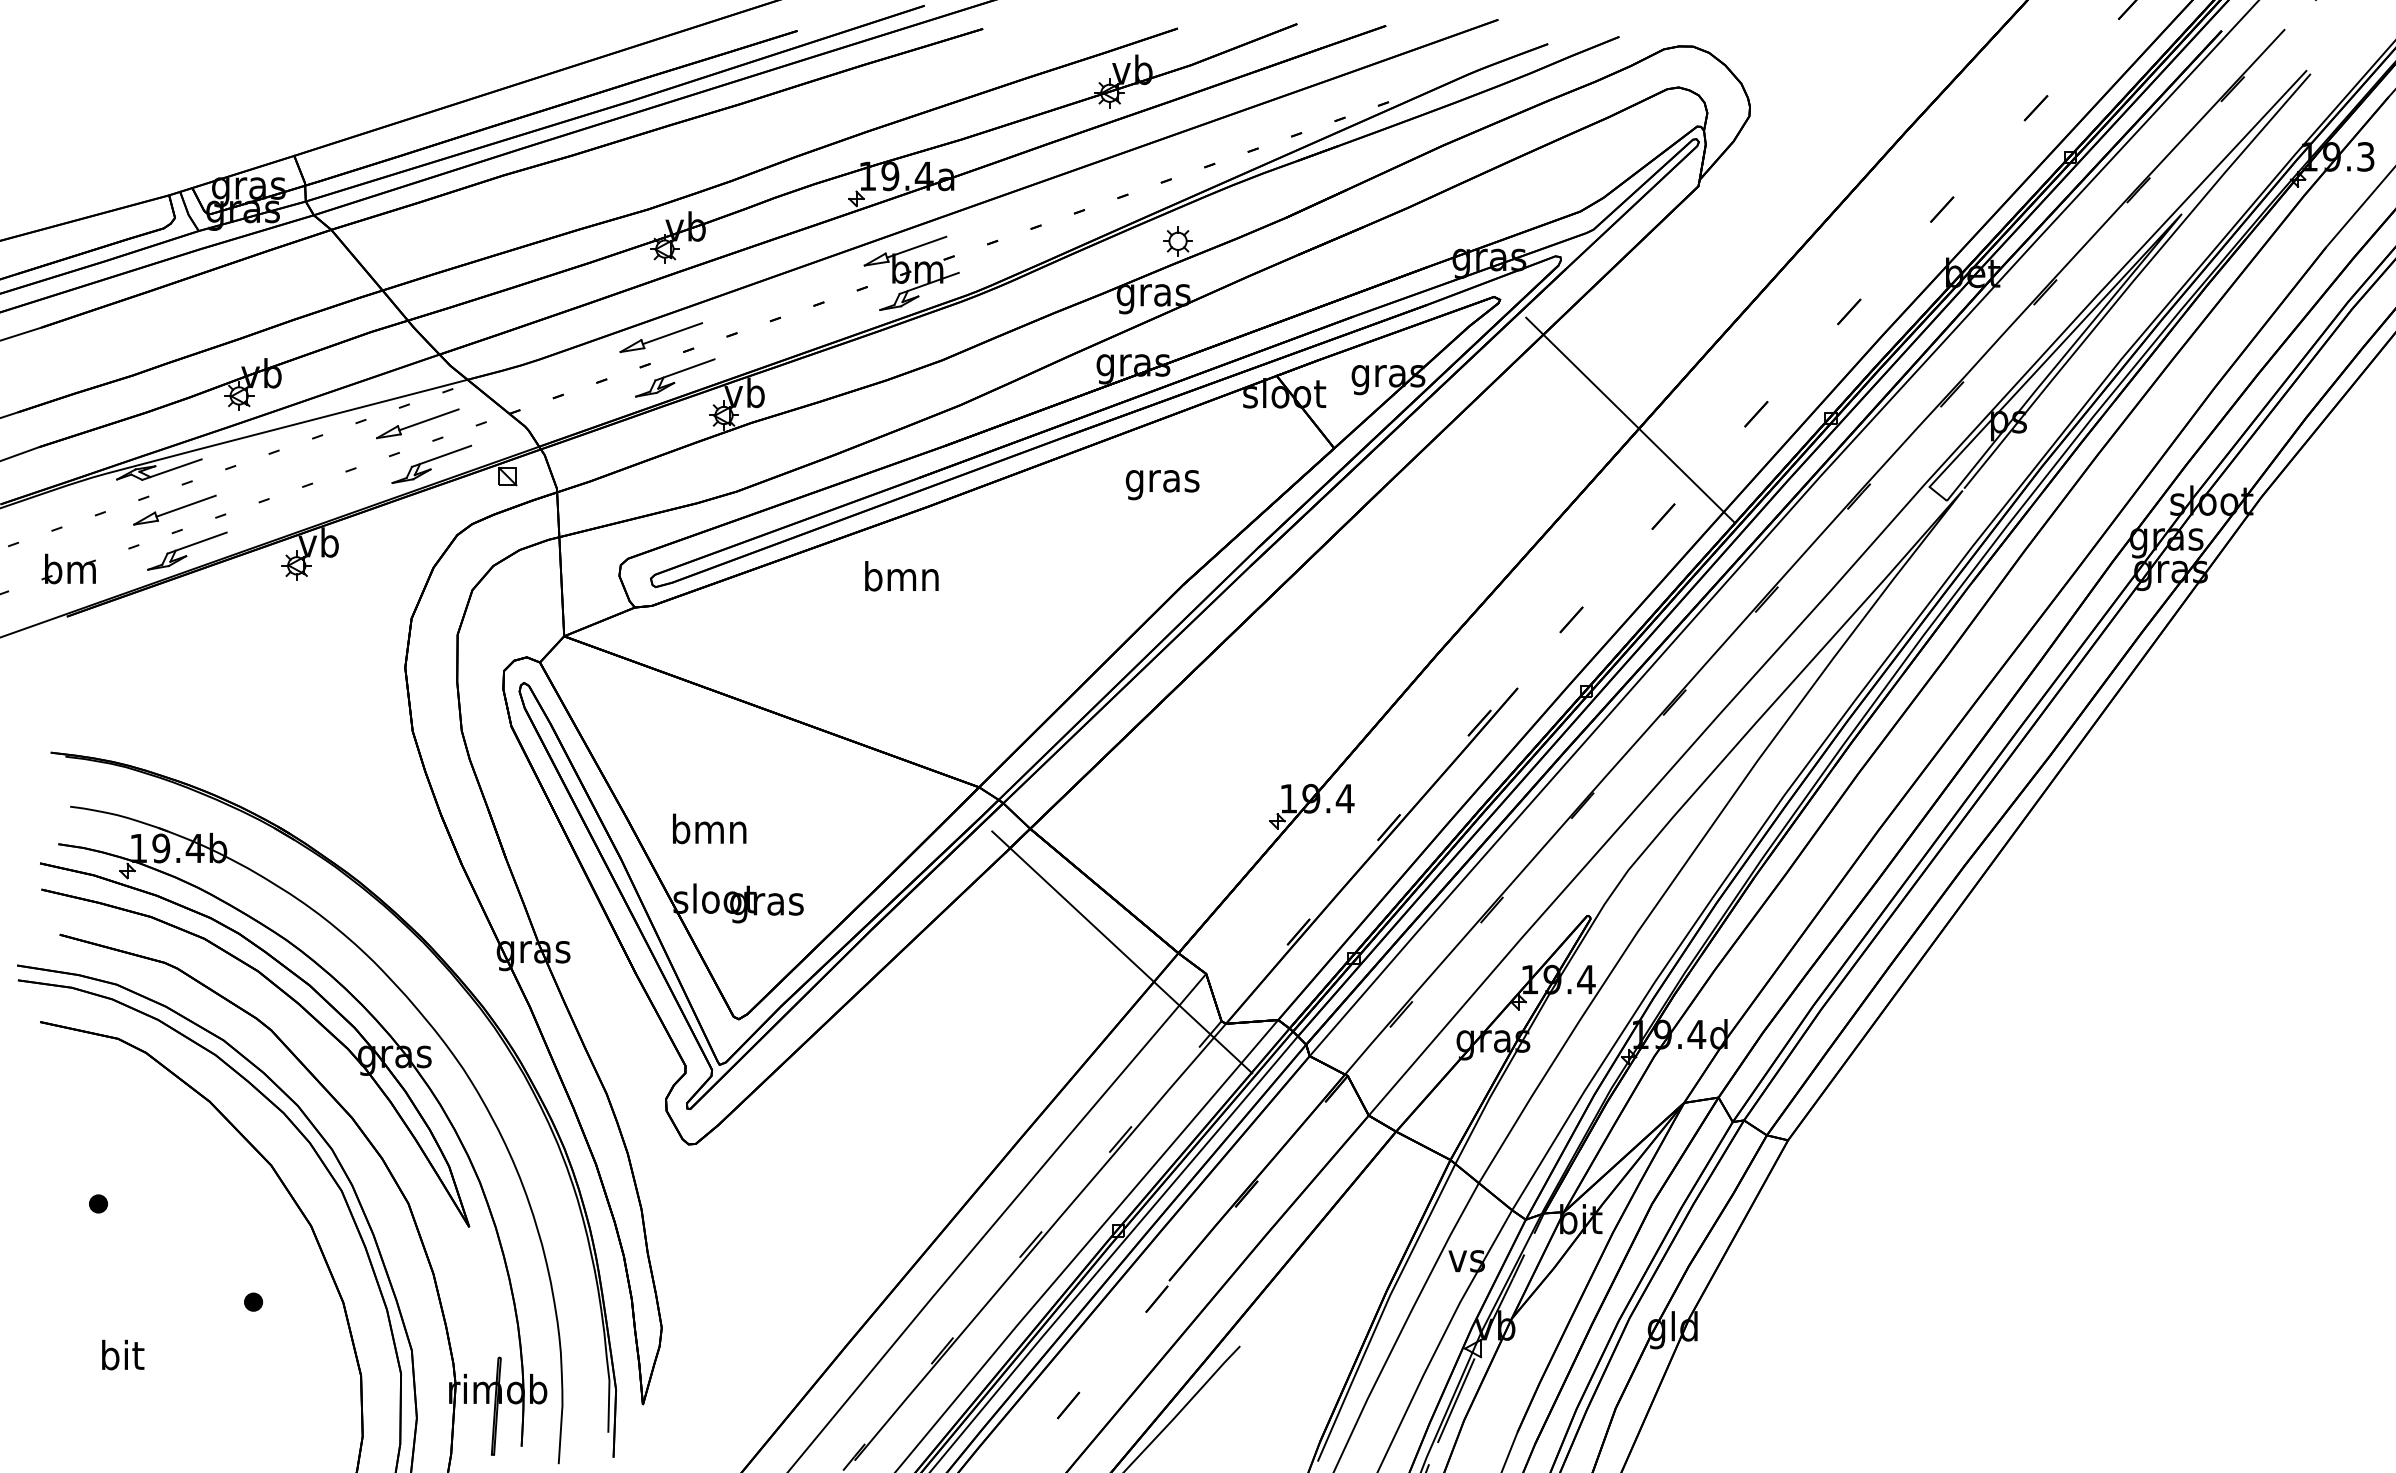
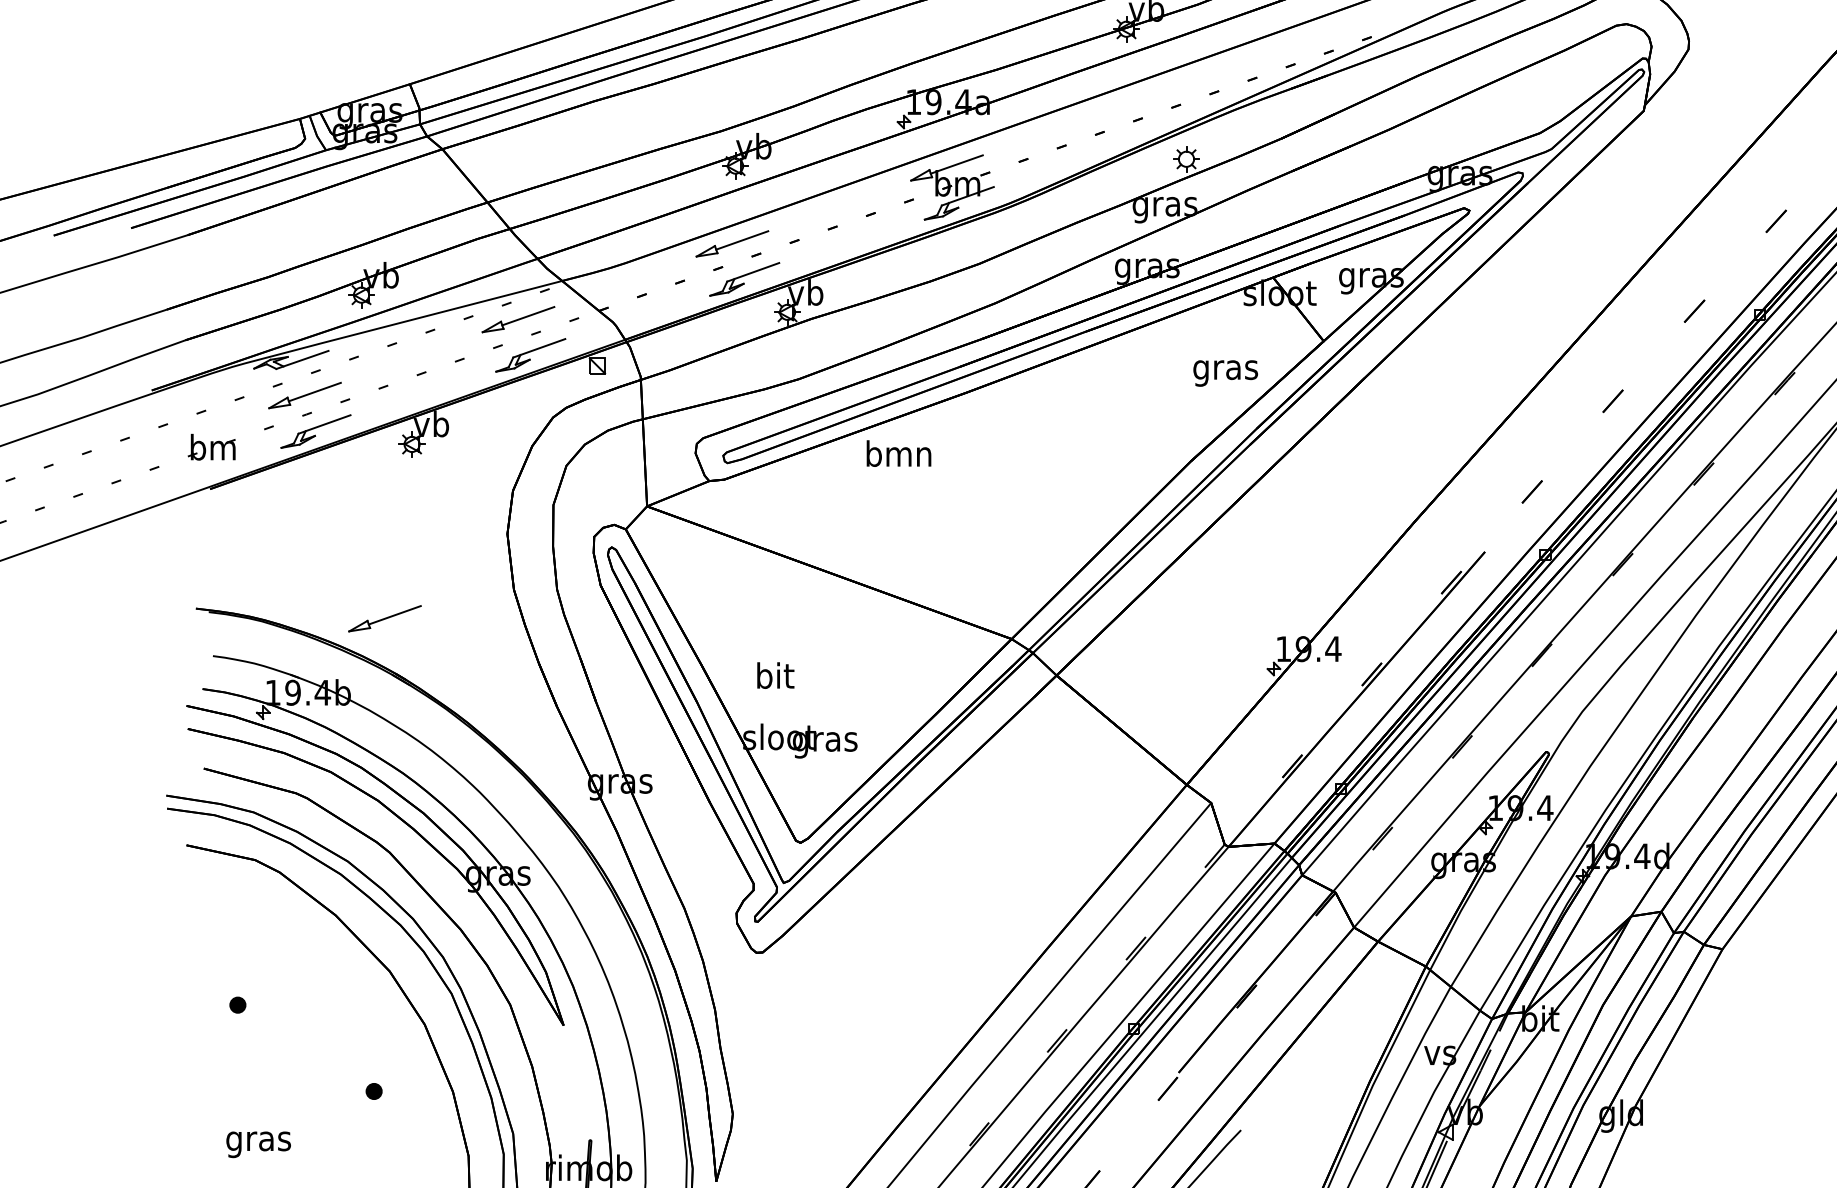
line: (1630, 419) -> (1584, 315), removed
text: (1162, 485) -> (1225, 373), moved
text: (901, 576) -> (898, 453), moved
part: (265, 763) -> (384, 618), added
text: (709, 828) -> (774, 675), bmn -> bit
line: (1122, 952) -> (1137, 784), removed
text: (121, 1358) -> (258, 1140), bit -> gras

